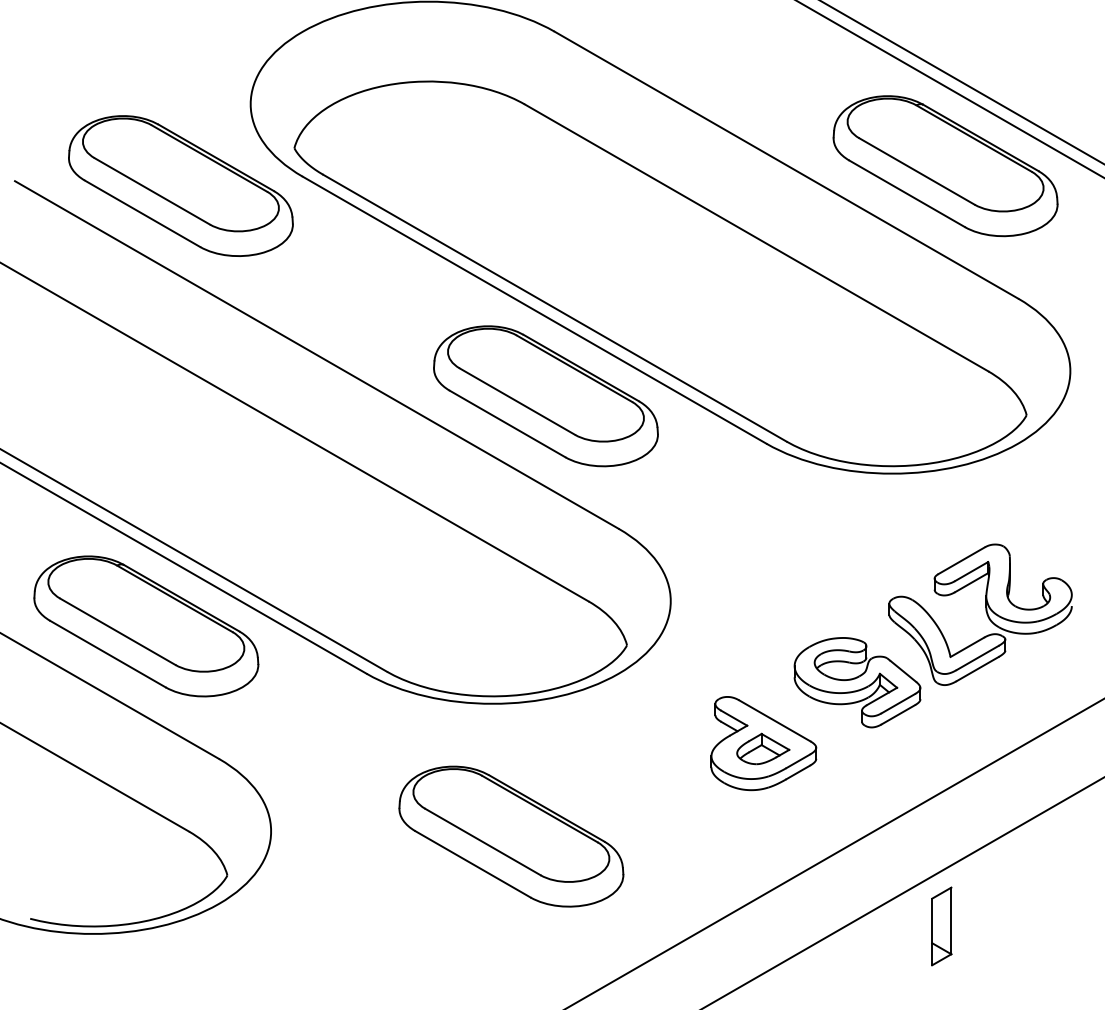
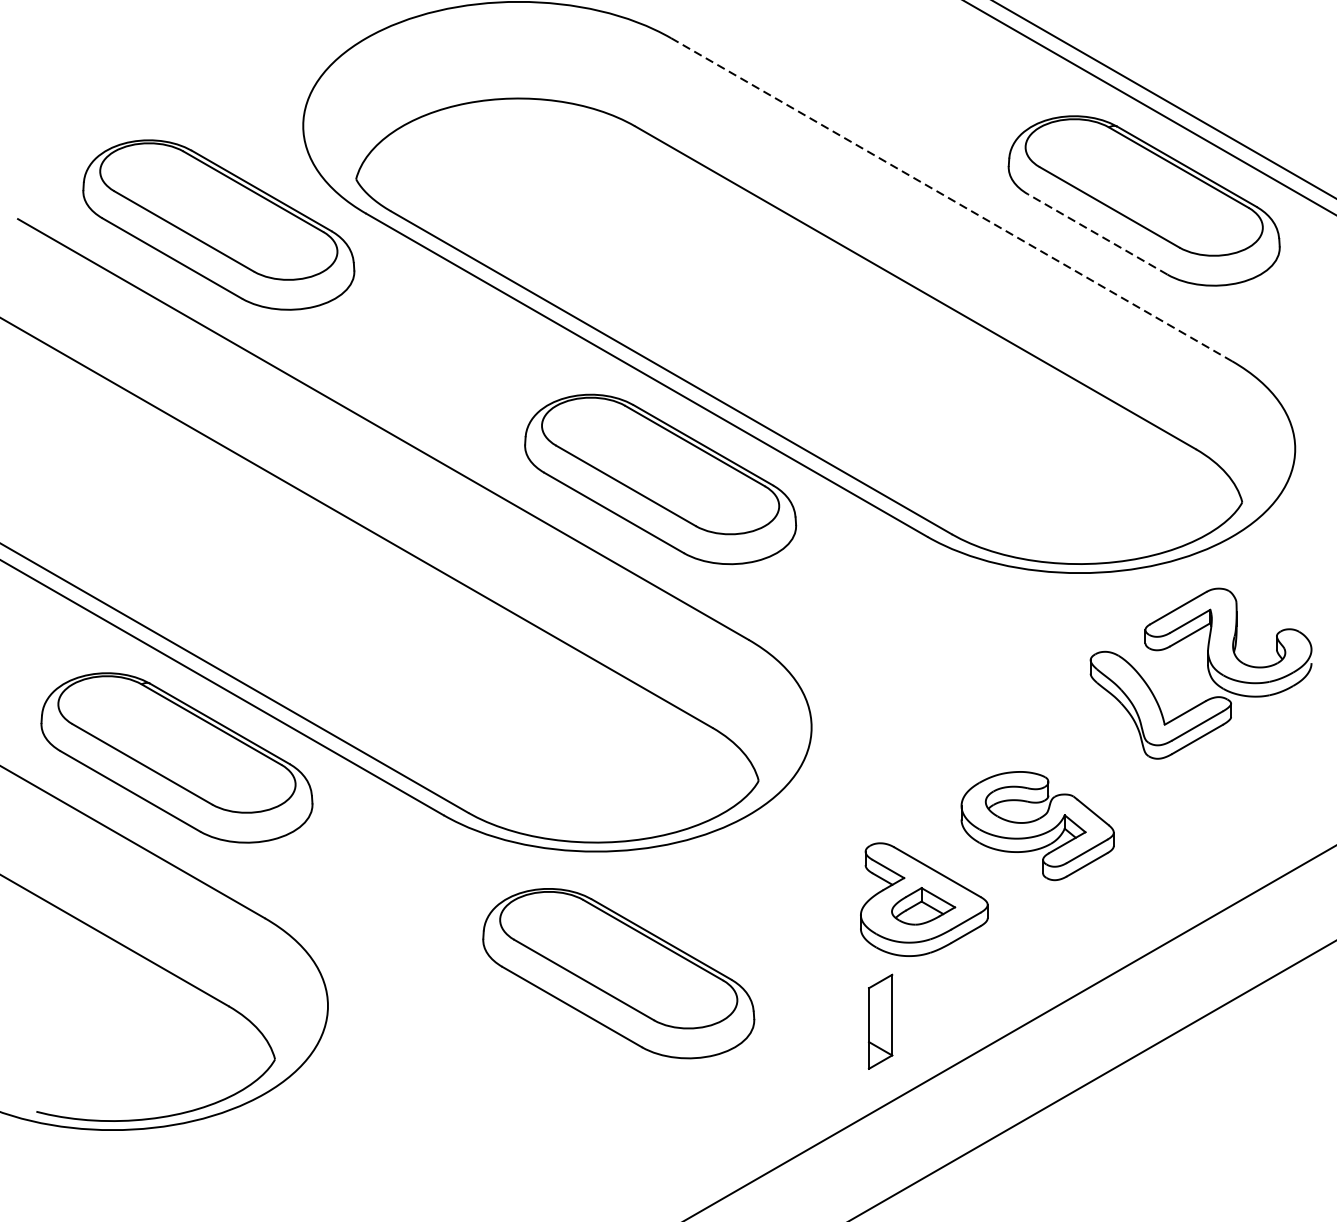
line: (786, 165) -> (951, 200), solid -> dashed
line: (906, 193) -> (1096, 234), solid -> dashed
part: (980, 614) -> (1200, 673), moved
part: (511, 836) -> (618, 973), moved
part: (941, 926) -> (880, 1021), moved

